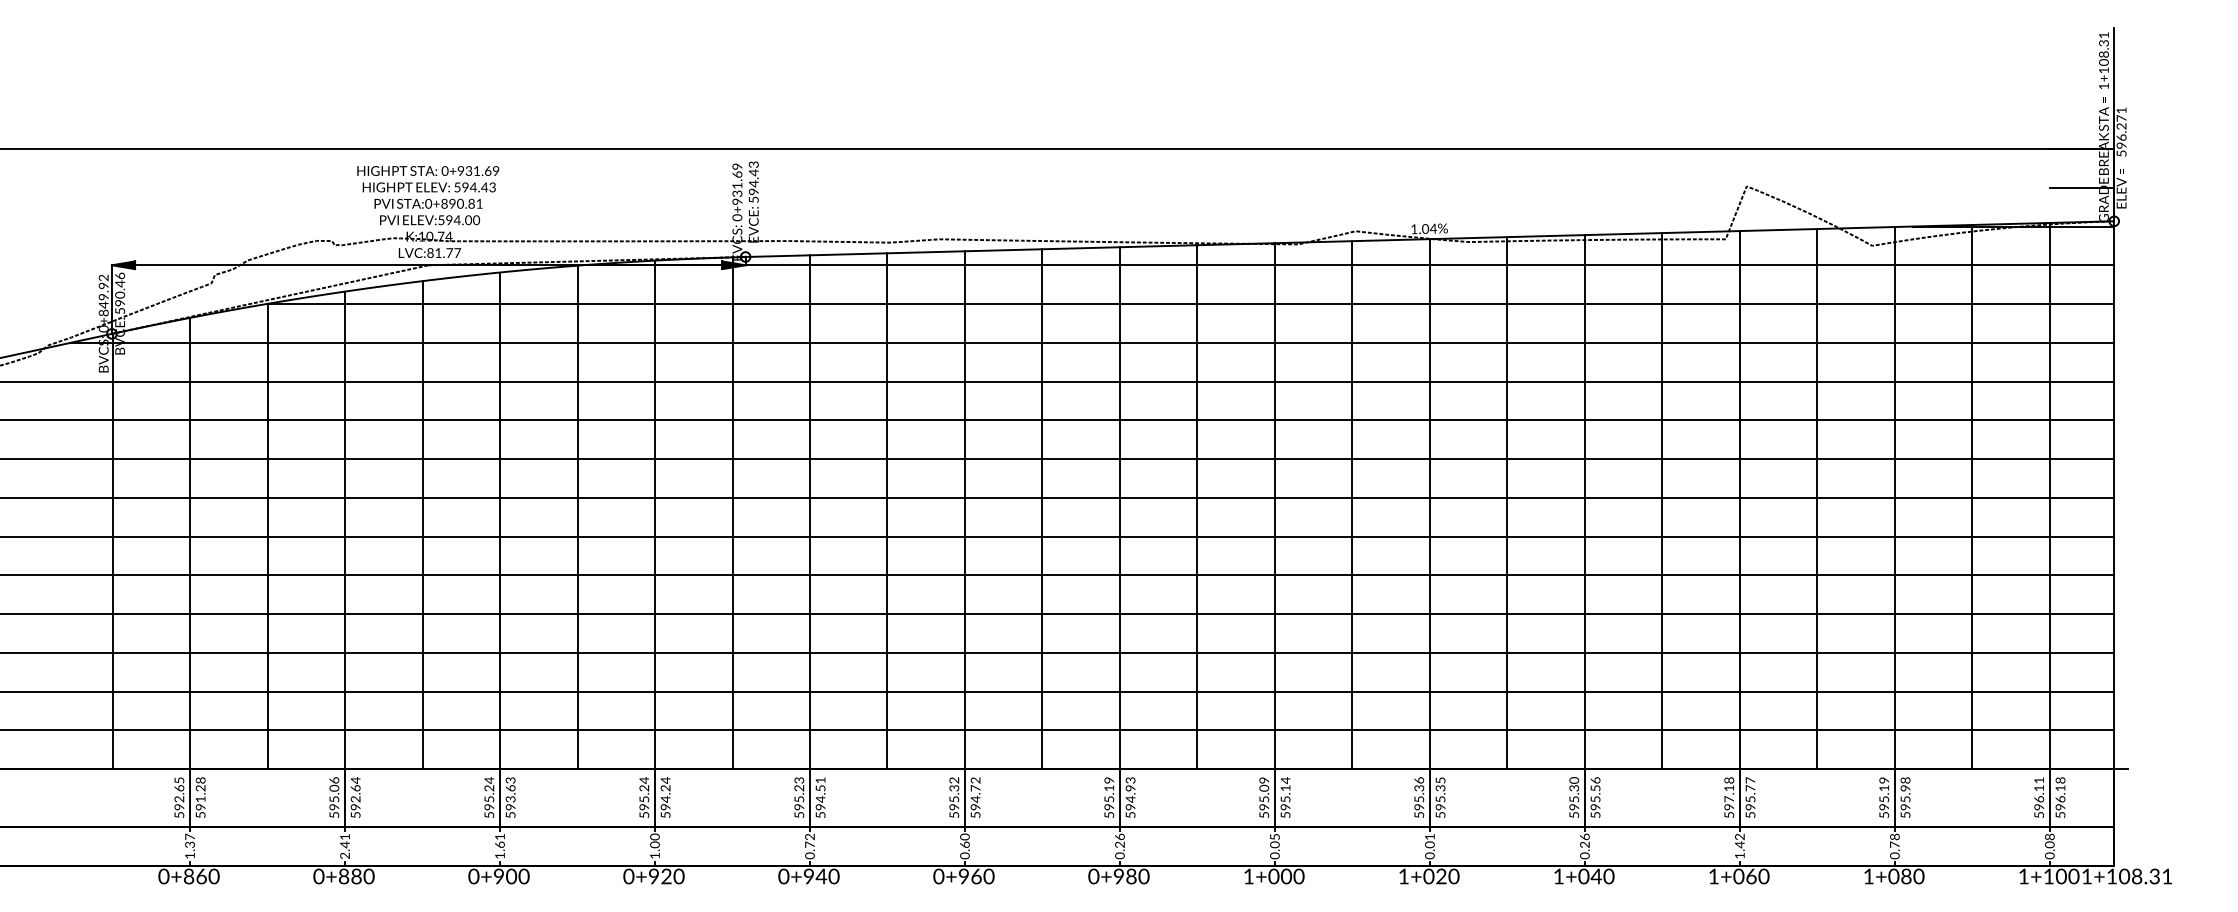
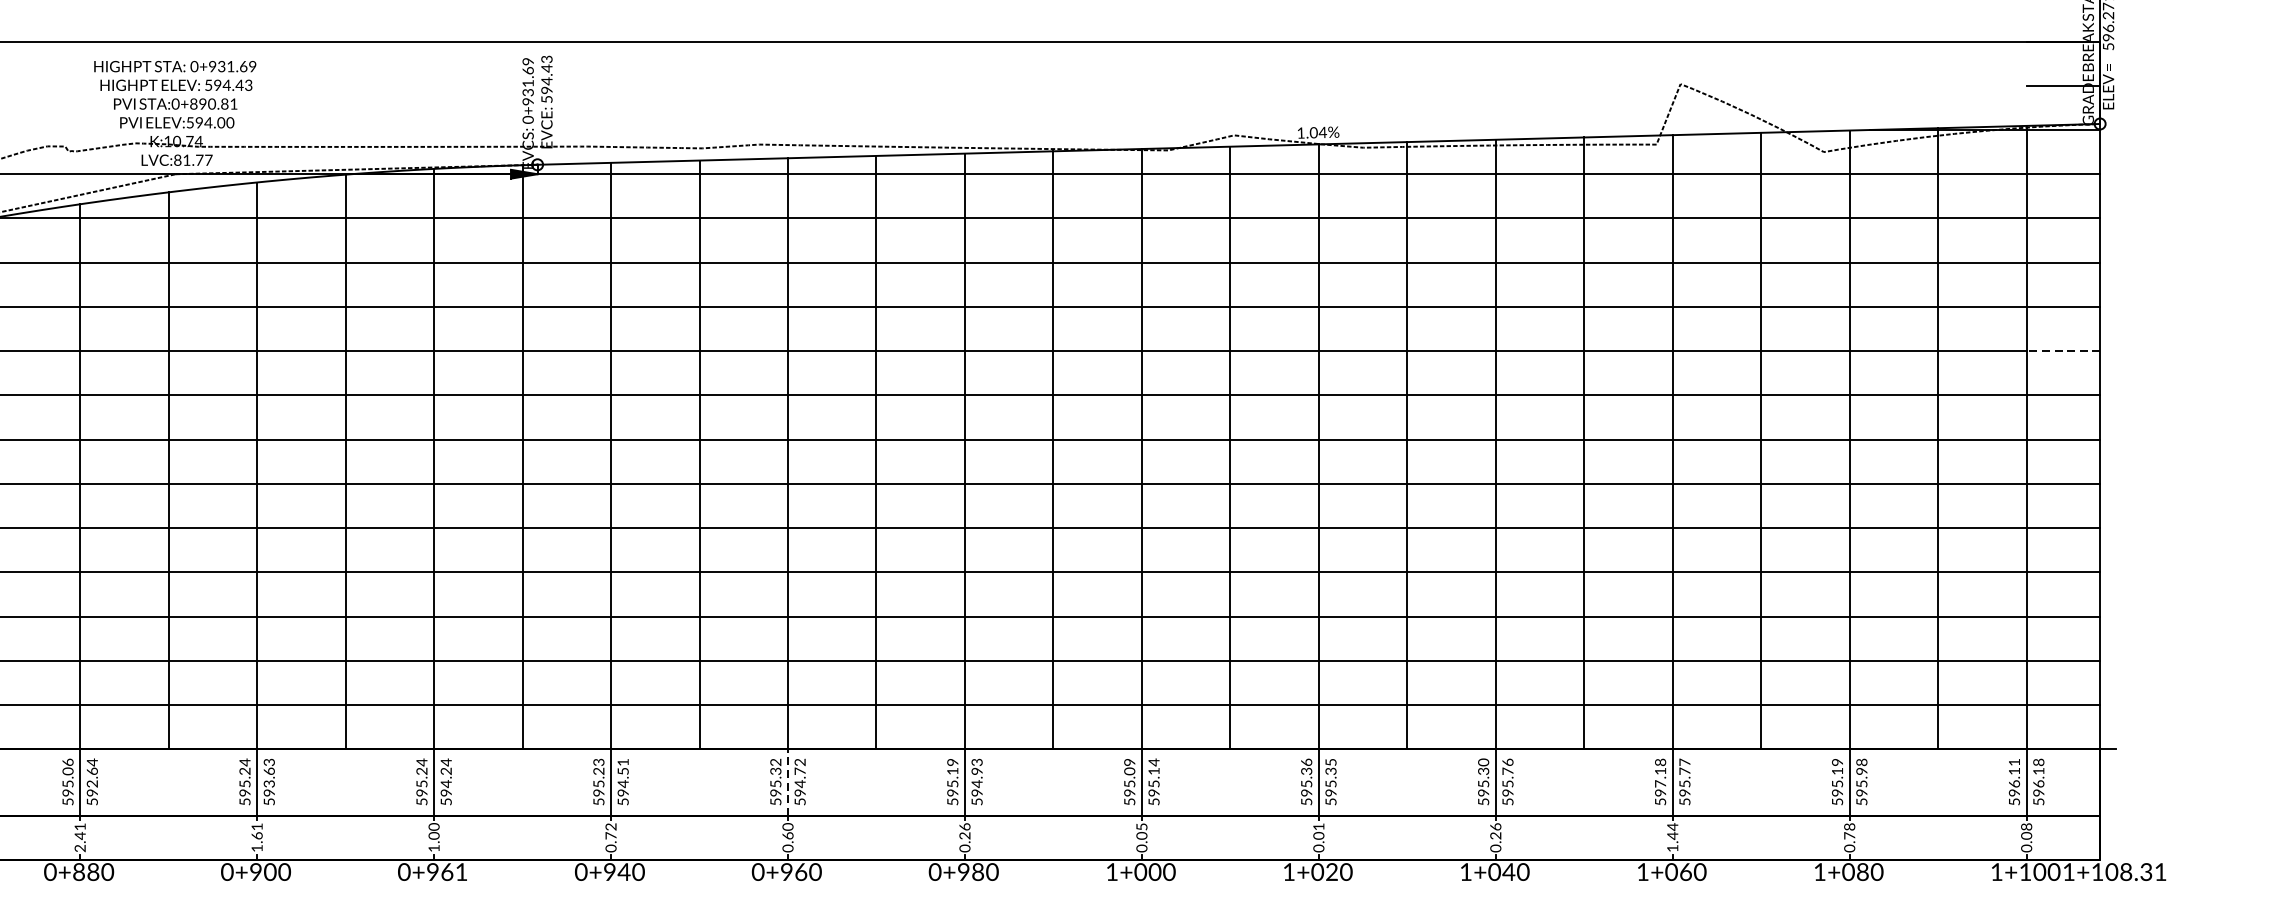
line: (2081, 420) -> (2062, 351), solid -> dashed
text: (1595, 788) -> (1507, 771), 595.56 -> 595.76
line: (964, 797) -> (787, 781), solid -> dashed
text: (1739, 836) -> (1672, 826), 1.42 -> 1.44
text: (672, 876) -> (454, 872), 0+920 -> 0+961

